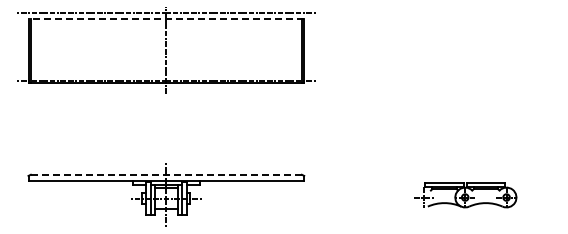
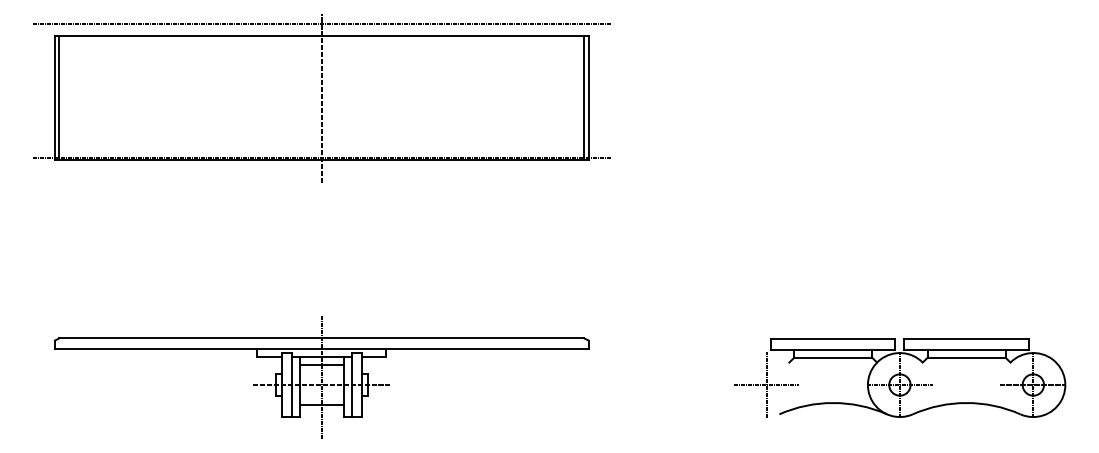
line: (166, 18) -> (322, 35), dashed -> solid
line: (166, 174) -> (322, 337), dashed -> solid
part: (465, 195) -> (900, 378), size x1.67

